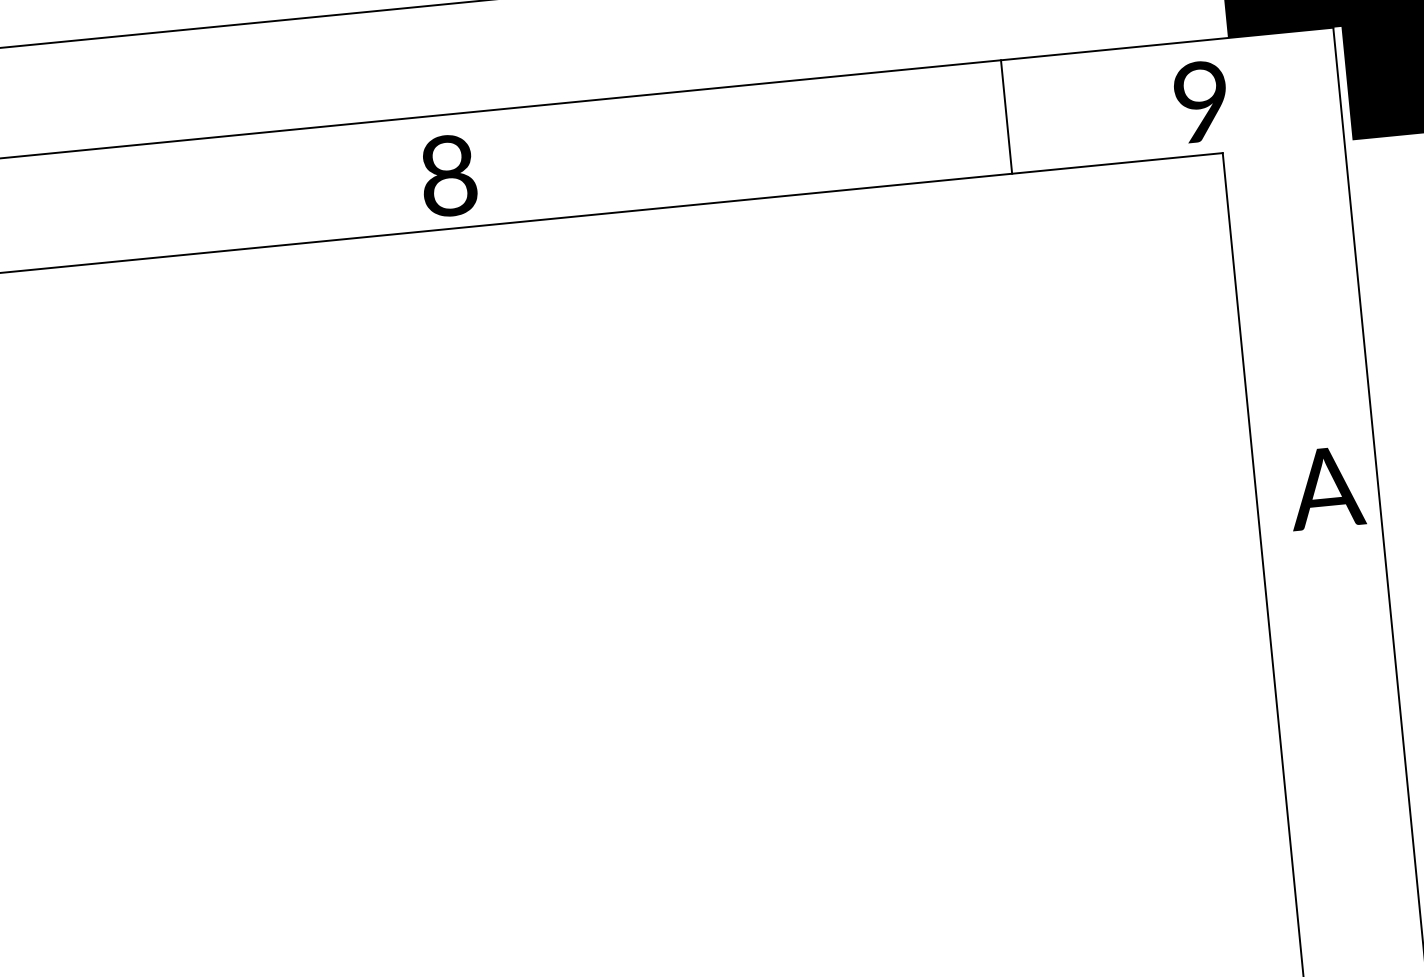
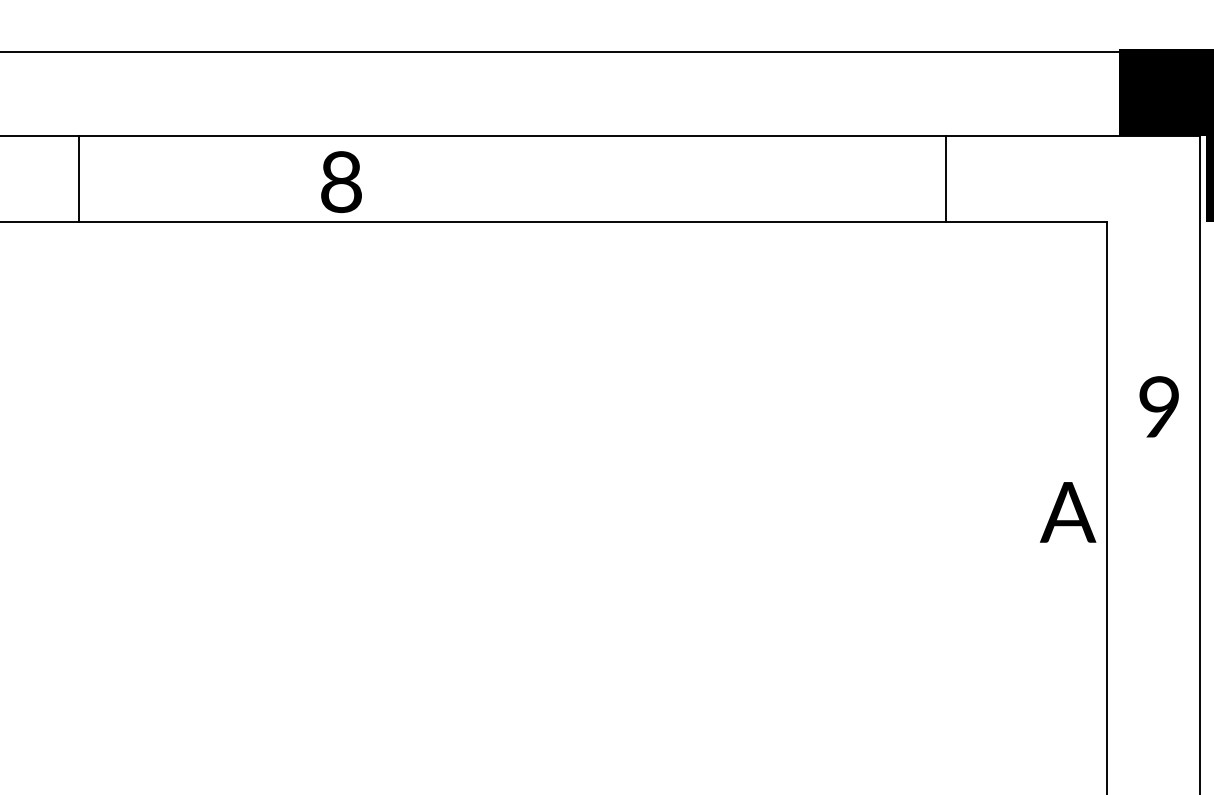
text: (1200, 101) -> (1158, 406), moved
text: (448, 176) -> (341, 182), moved
text: (1326, 488) -> (1068, 512), moved

